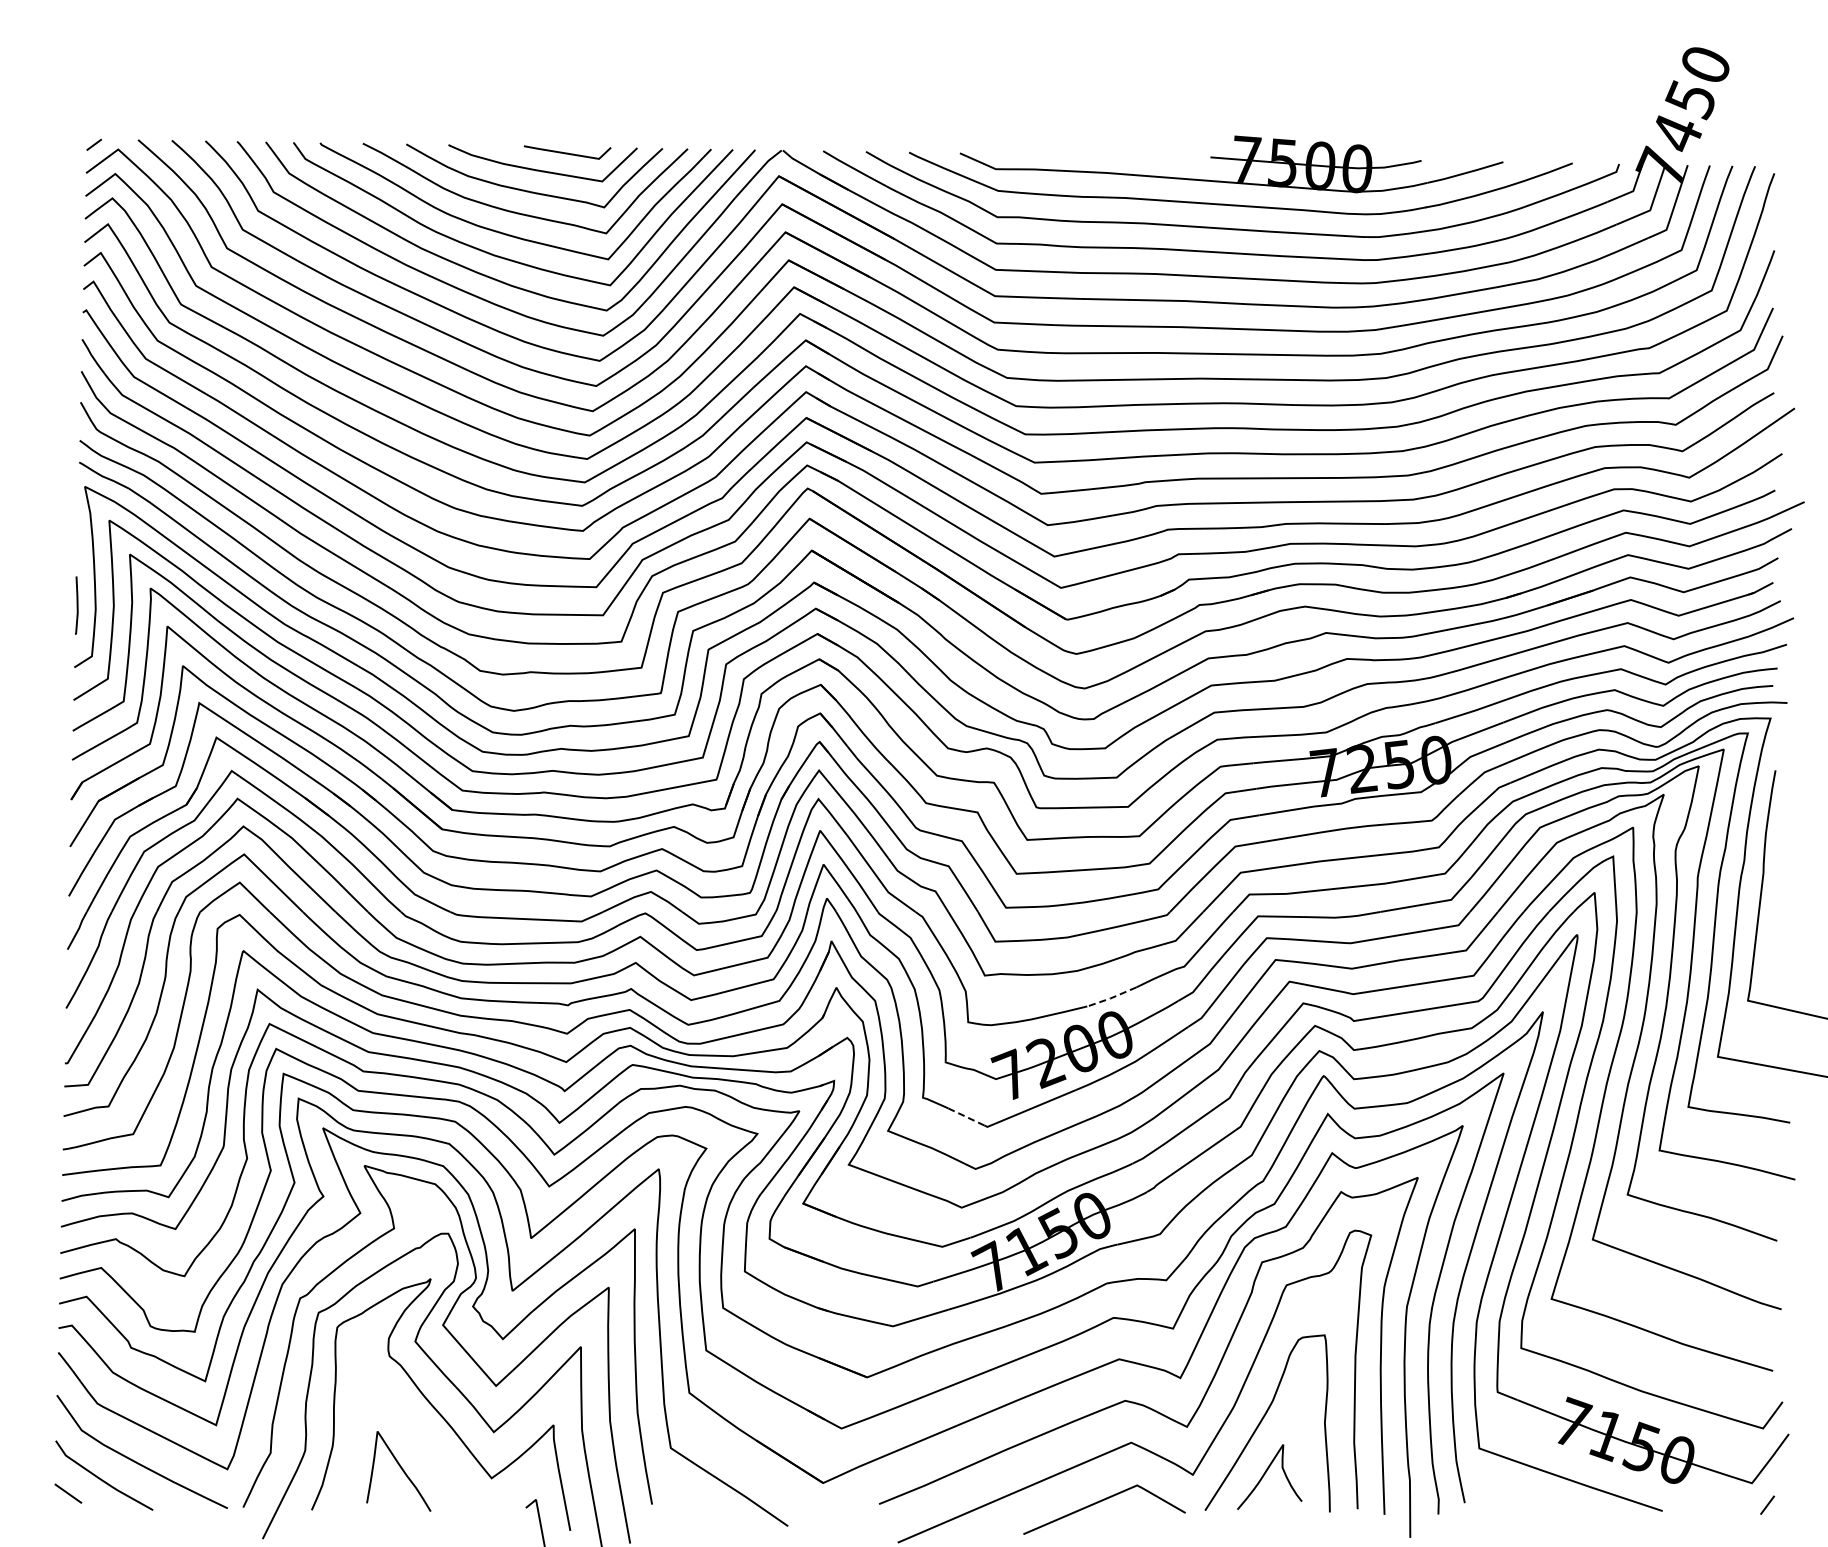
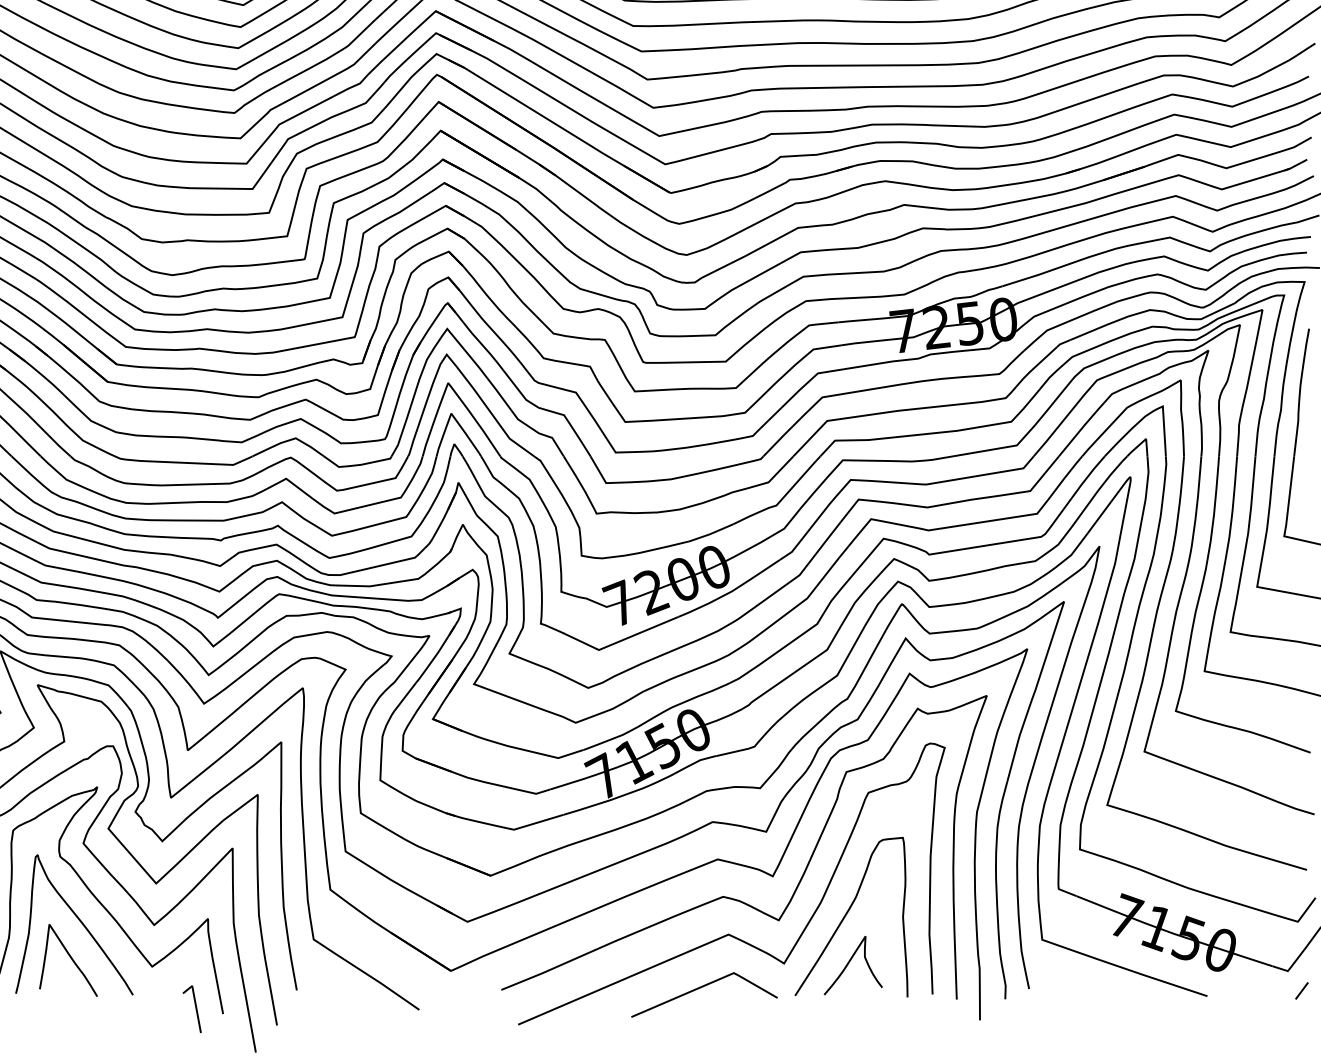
line: (1111, 998) -> (710, 534), dashed -> solid
line: (966, 1117) -> (580, 641), dashed -> solid
curve: (410, 1427) -> (79, 920), added

